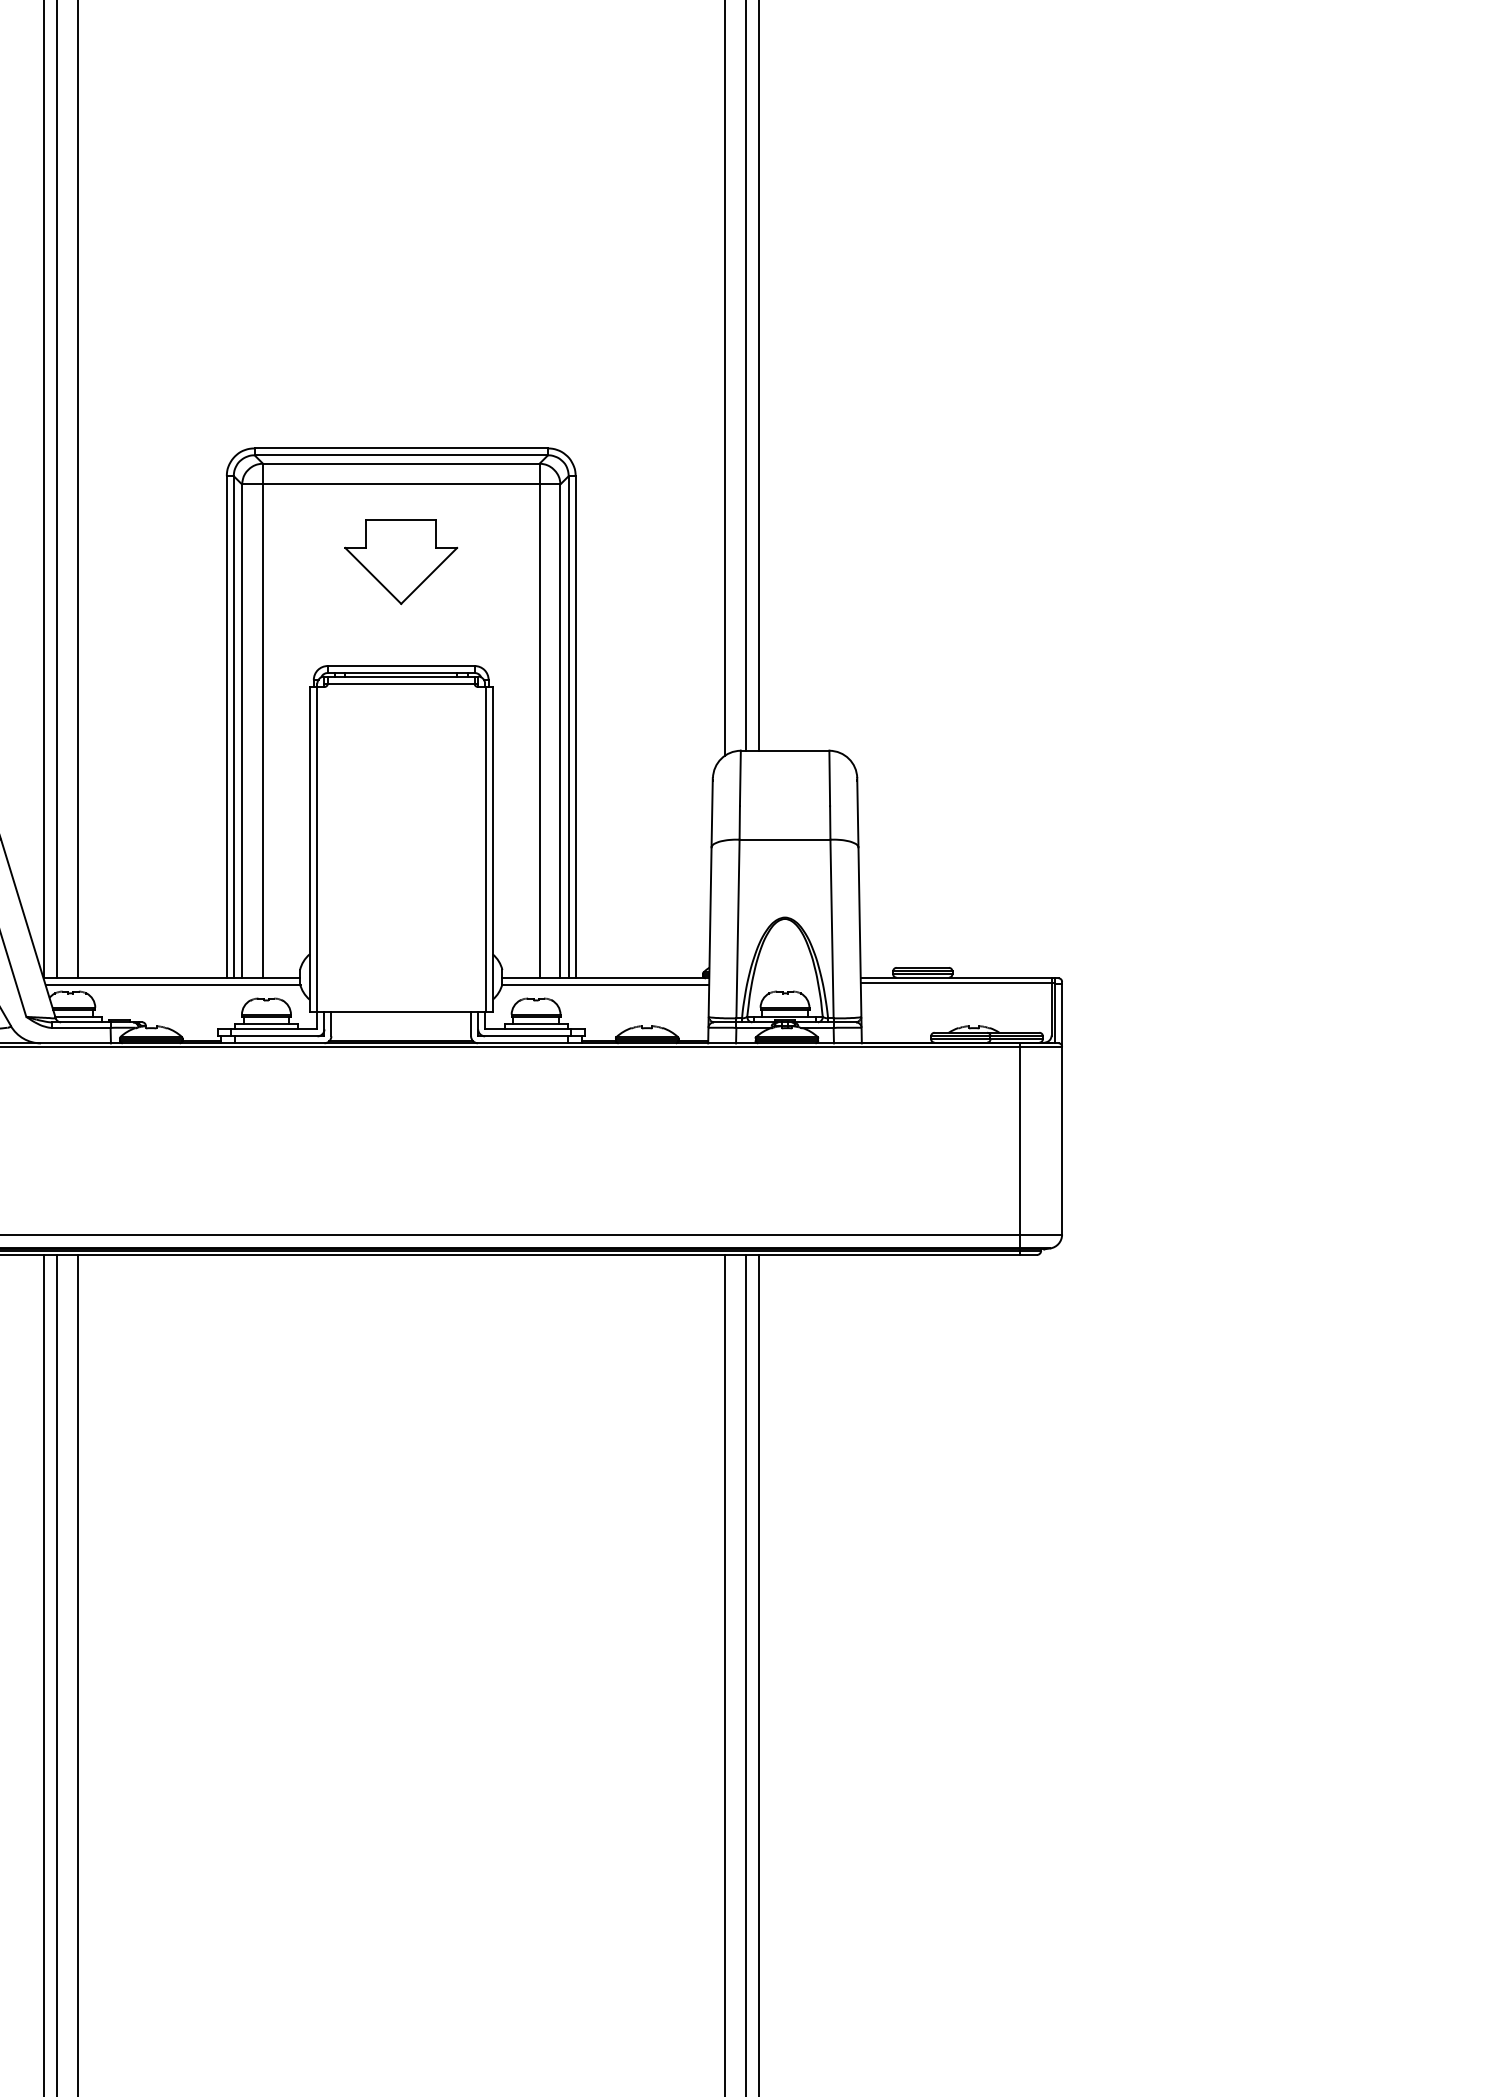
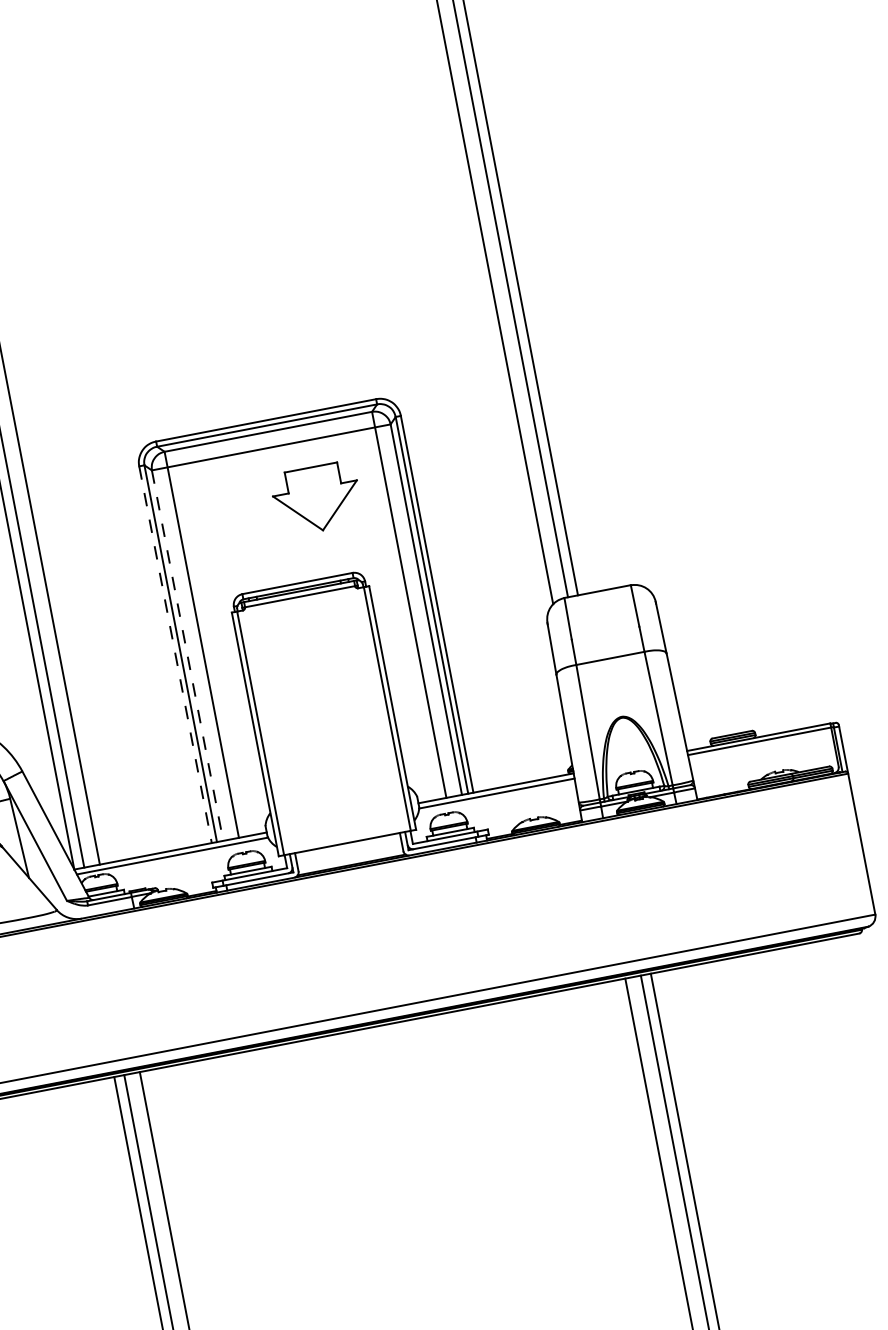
part: (401, 561) -> (317, 498), moved
line: (226, 727) -> (175, 654), solid -> dashed
line: (242, 731) -> (187, 655), solid -> dashed
line: (1020, 1148) -> (831, 856), removed

